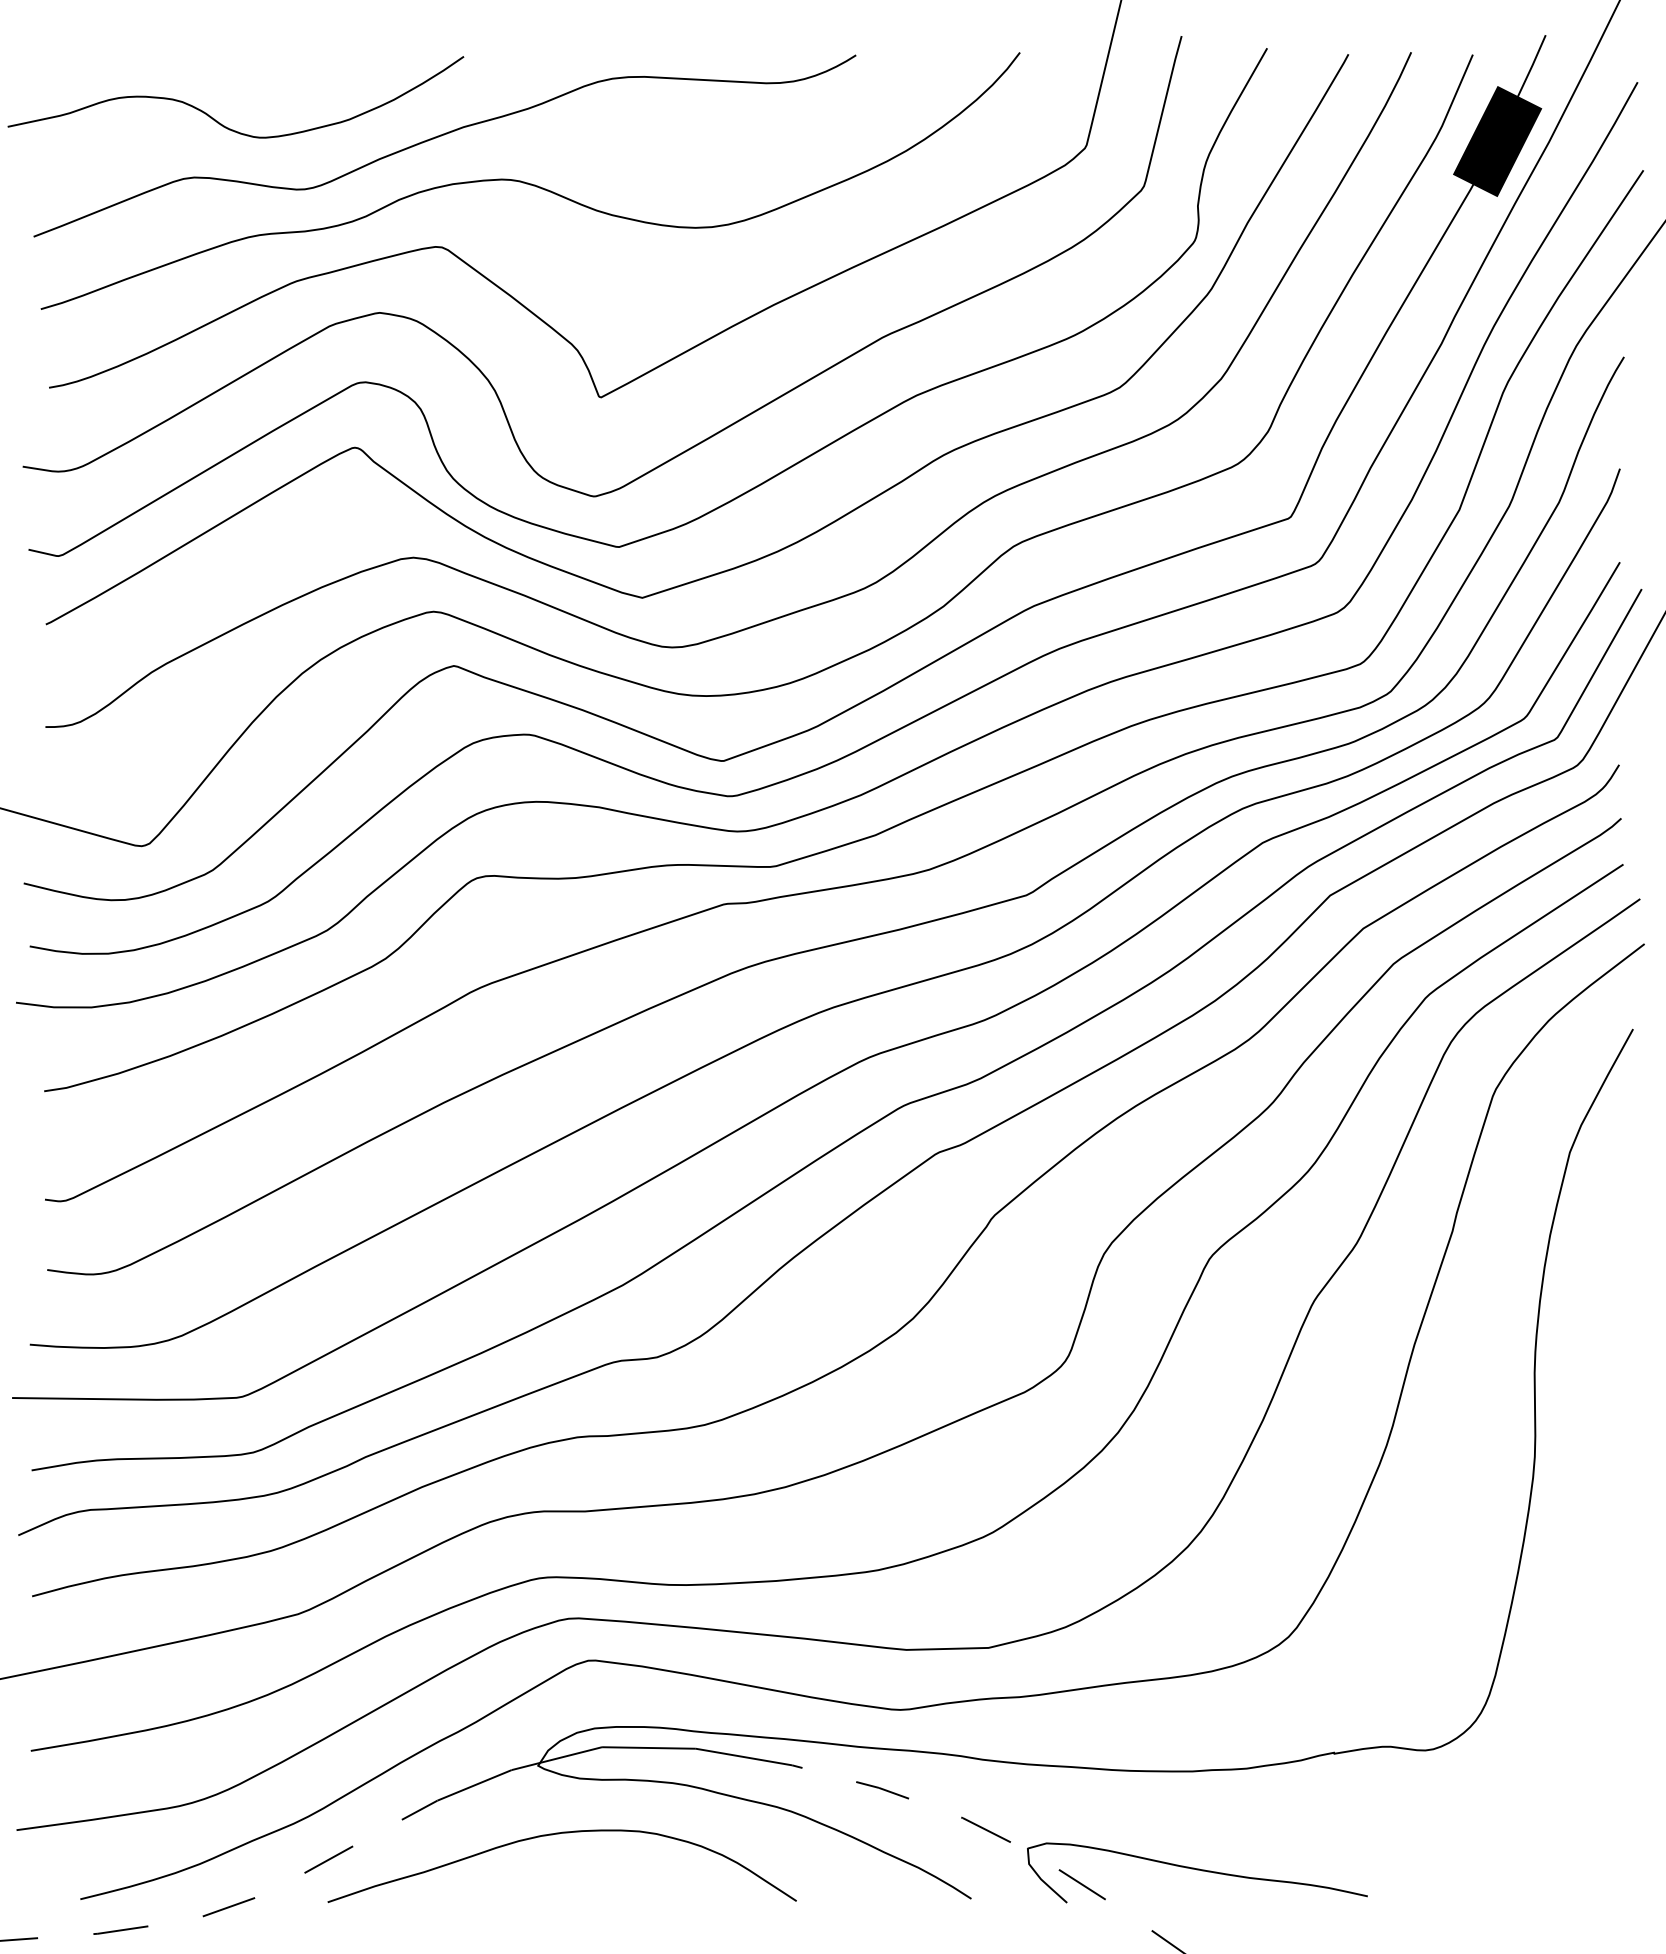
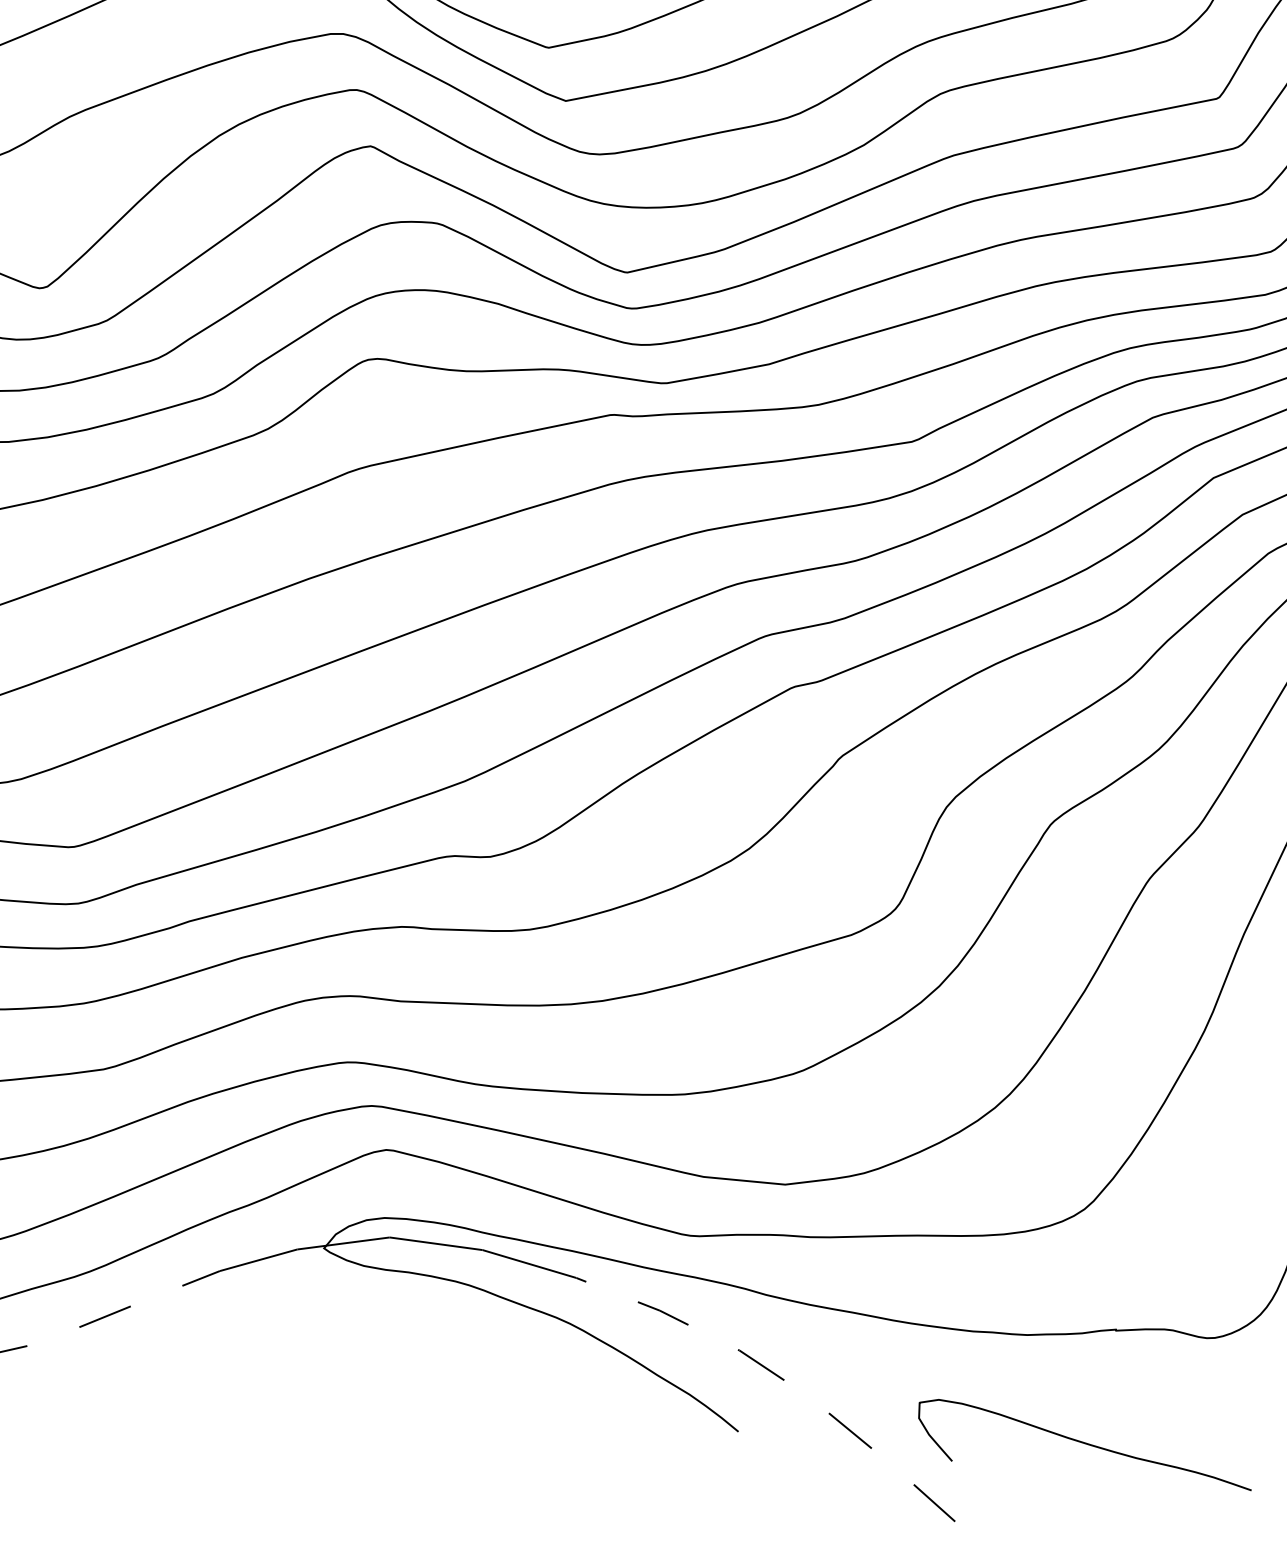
curve: (559, 1834) -> (337, 1319), removed
curve: (1197, 1870) -> (1085, 1444), moved

